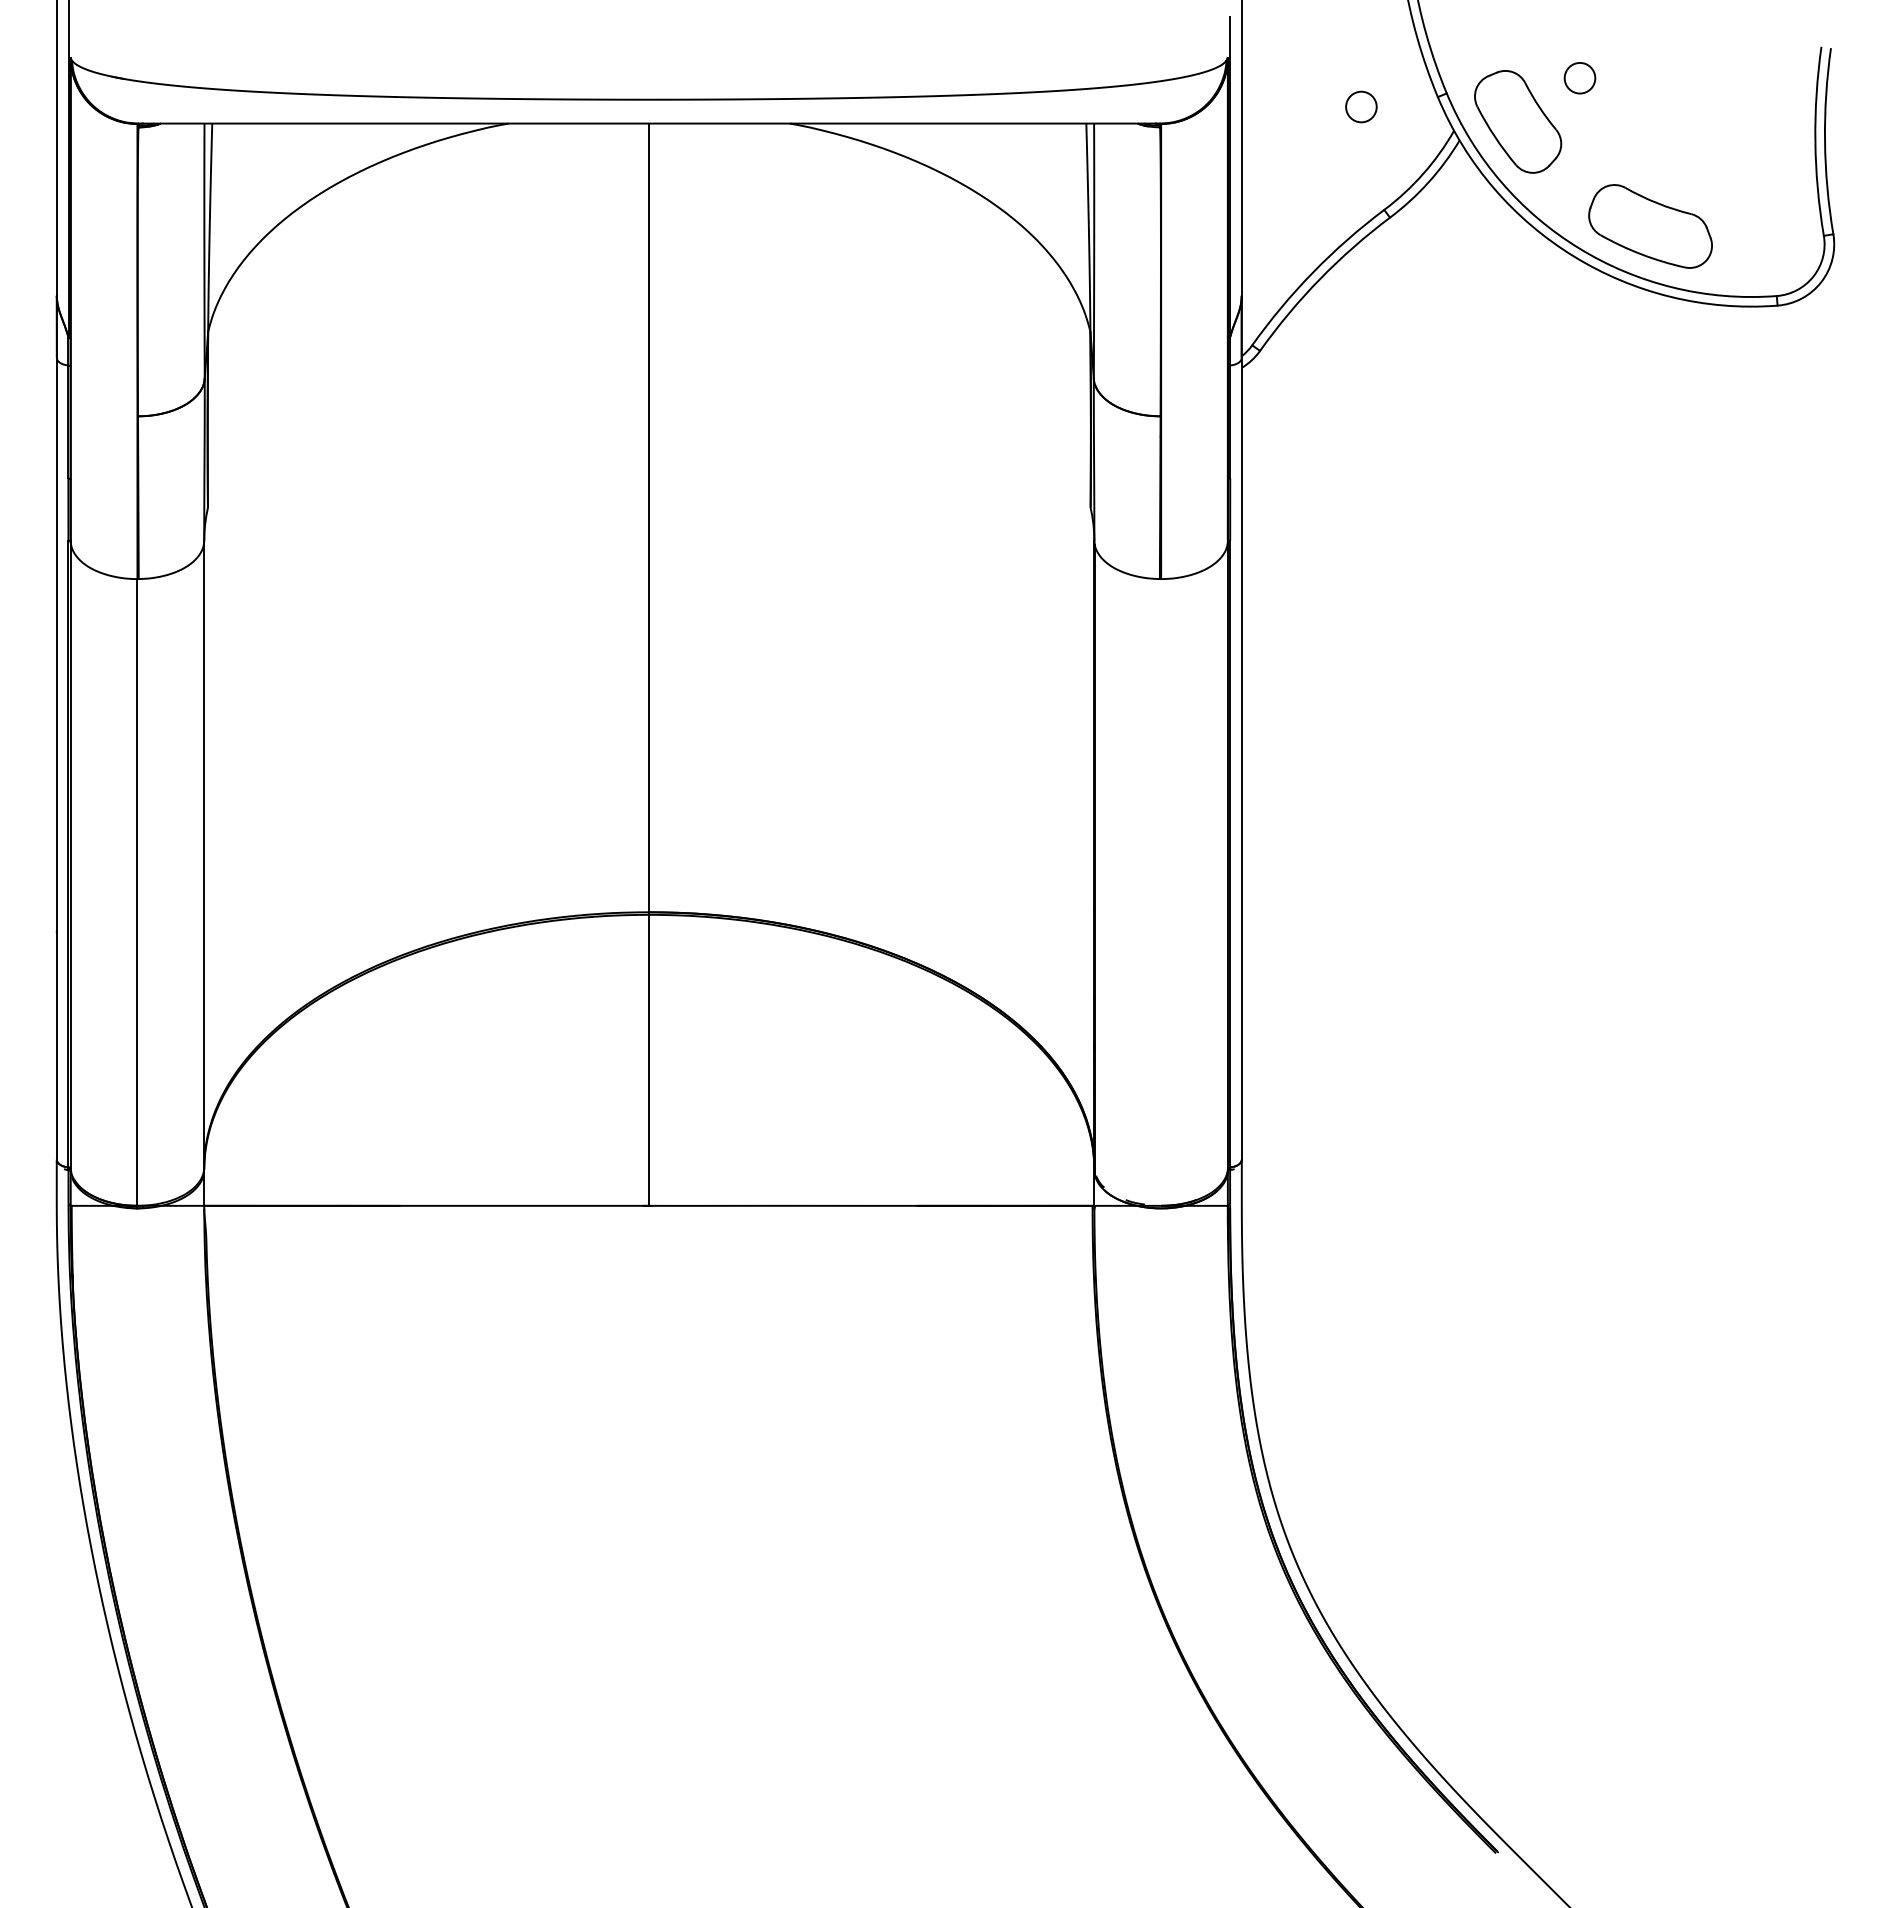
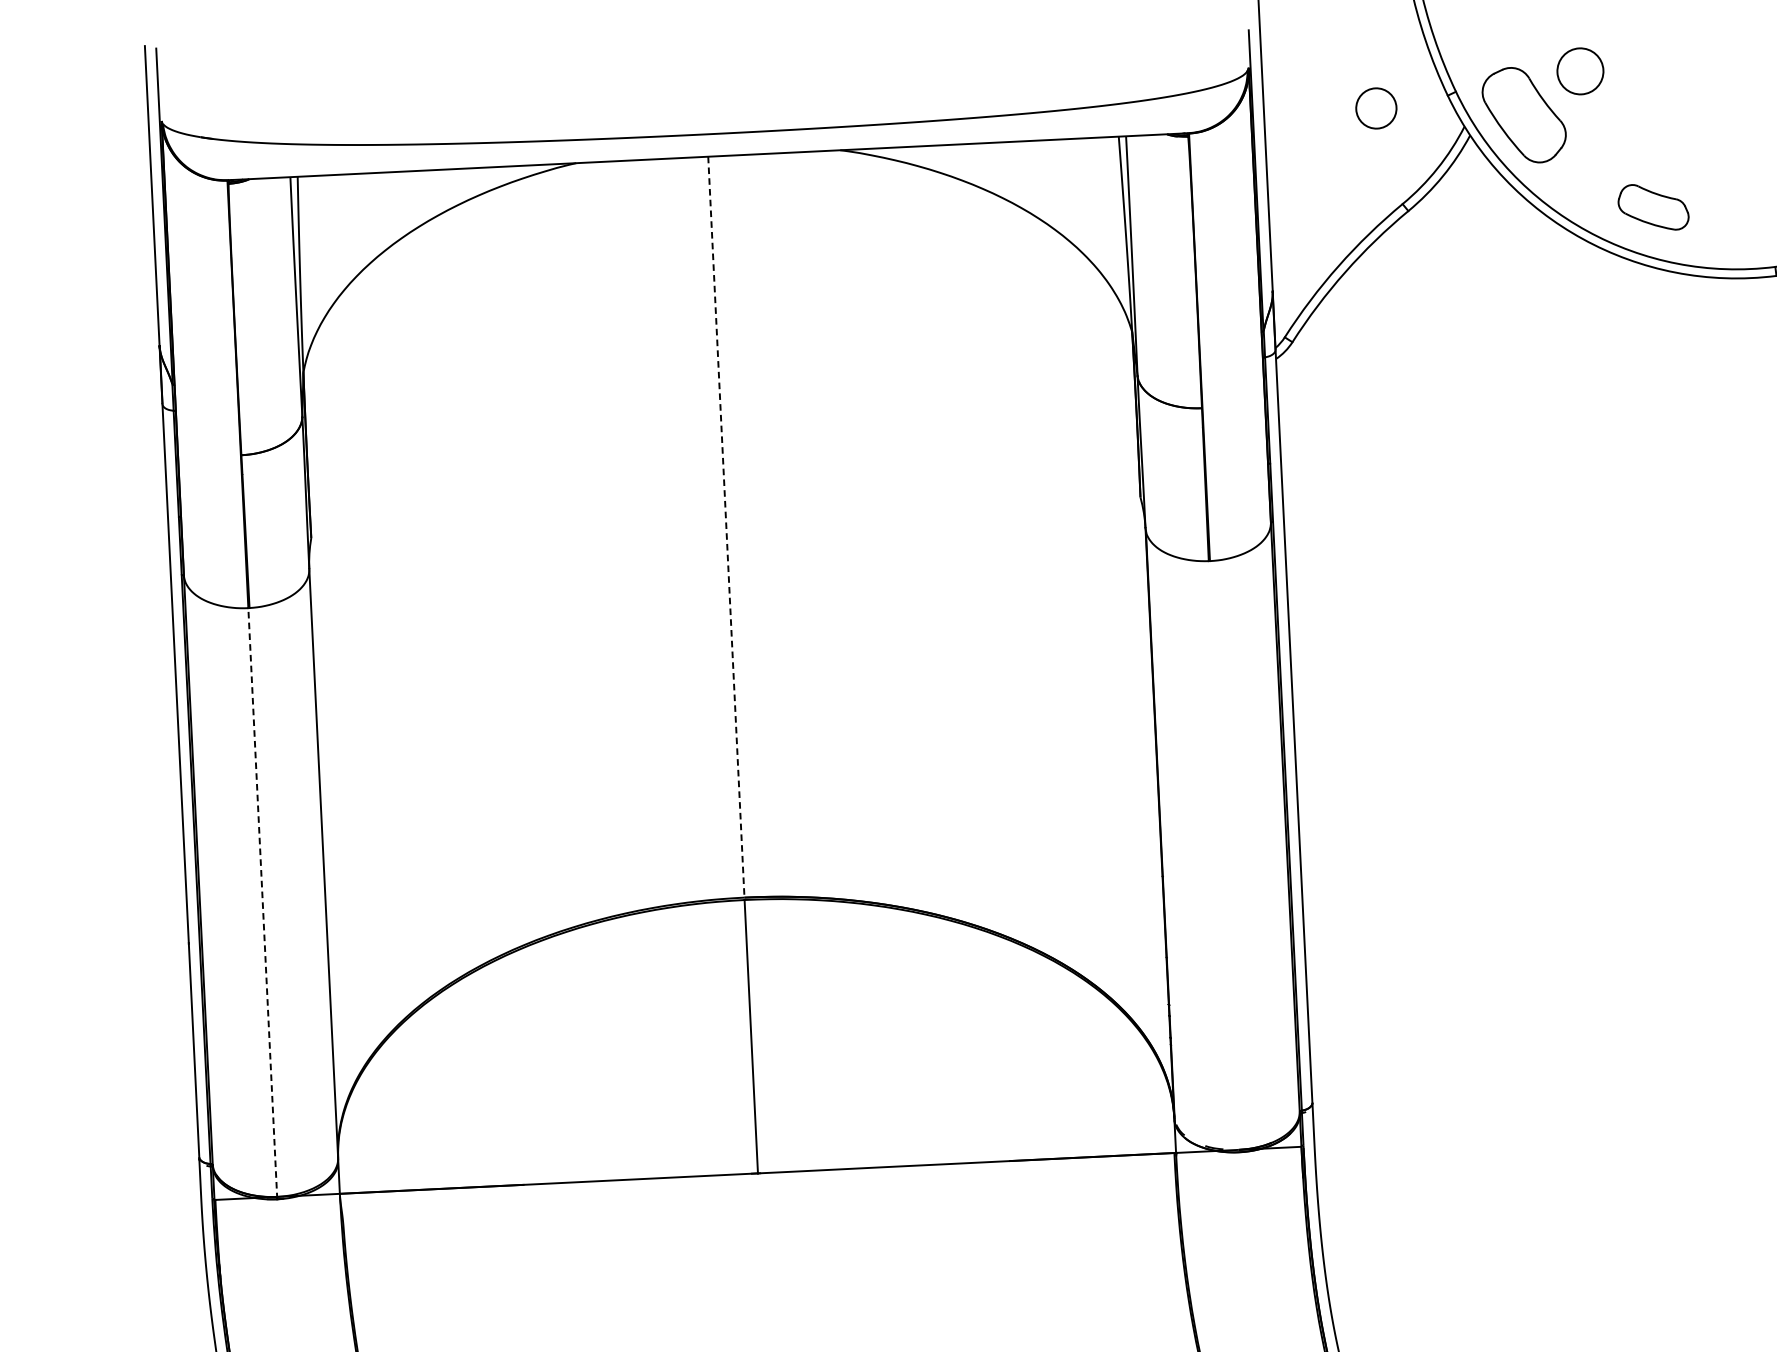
circle: (1579, 77) -> (1579, 70), size x1.6
circle: (1361, 106) -> (1376, 107), size x1.4
part: (1650, 226) -> (1653, 207), size x0.6
line: (649, 519) -> (726, 528), solid -> dashed
line: (137, 893) -> (262, 903), solid -> dashed

